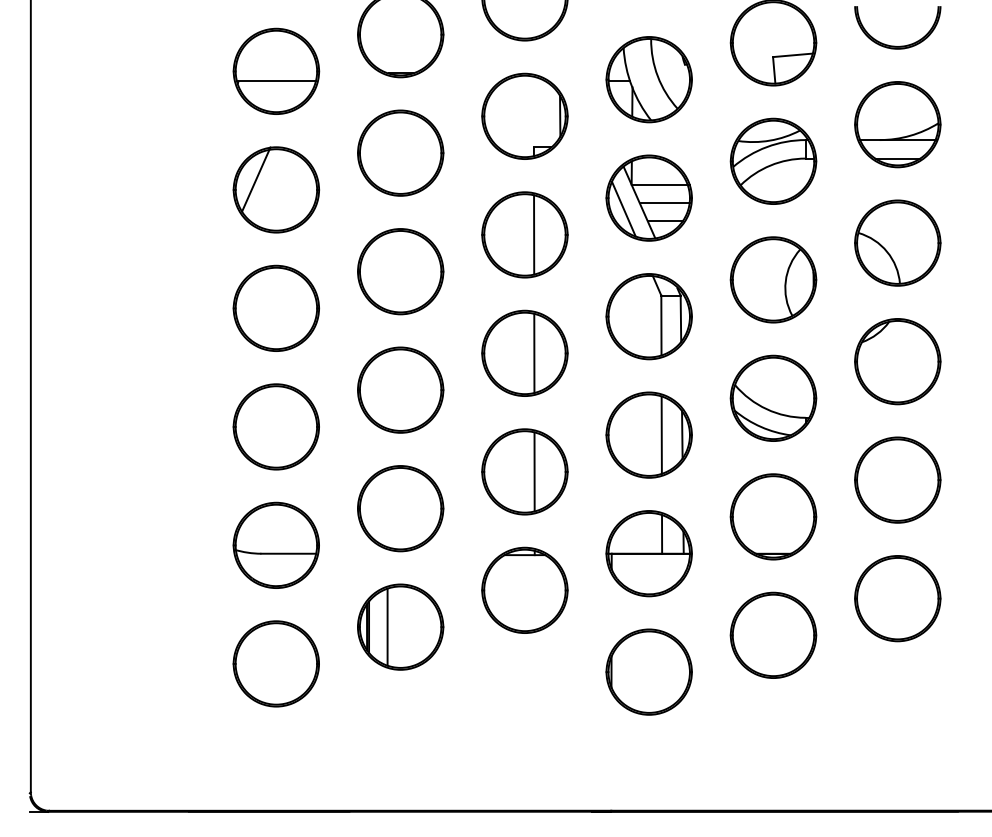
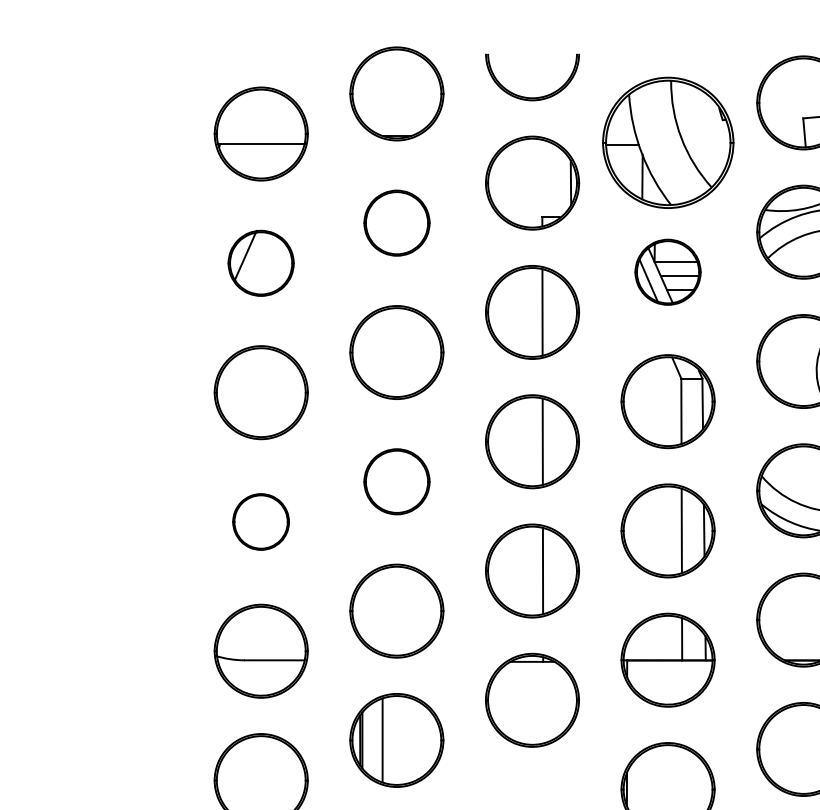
part: (648, 79) -> (667, 142), size x1.4
part: (400, 152) -> (396, 222), size x0.7
part: (275, 189) -> (260, 262), size x0.7
part: (648, 197) -> (667, 271), size x0.7
part: (400, 389) -> (396, 481), size x0.7
part: (275, 426) -> (260, 521), size x0.6

